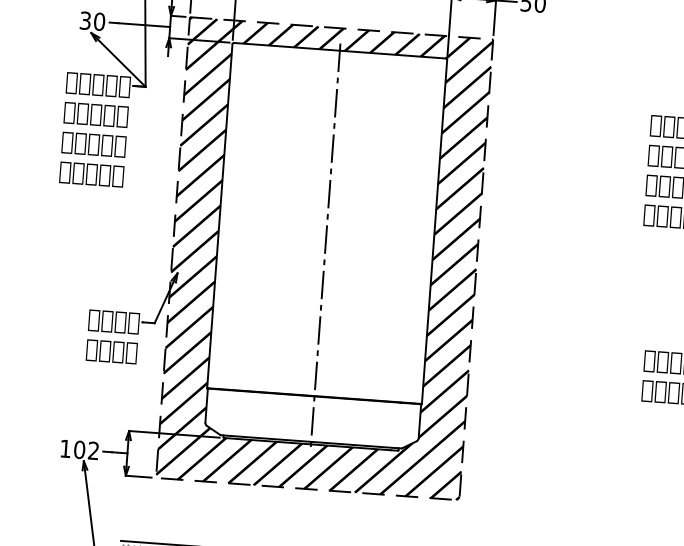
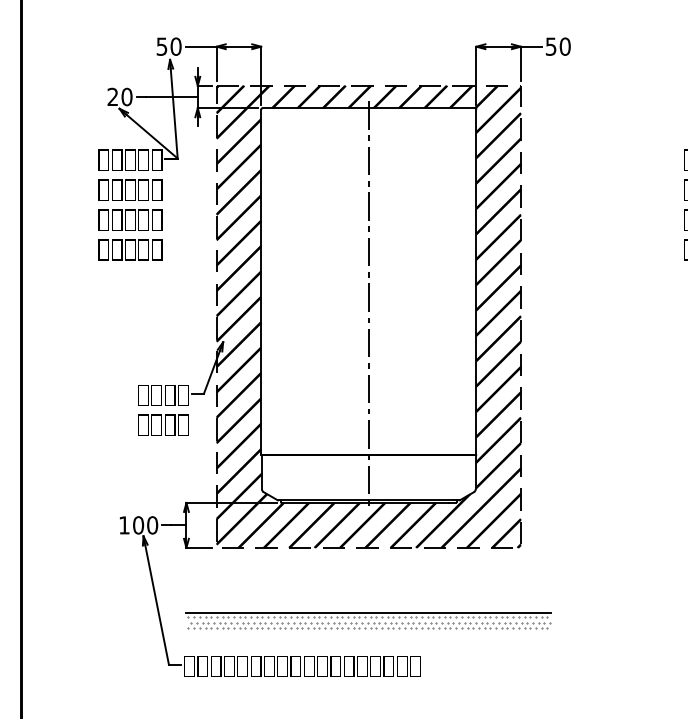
text: (85, 21) -> (112, 97), 30 -> 20
text: (93, 451) -> (152, 525), 102 -> 100

